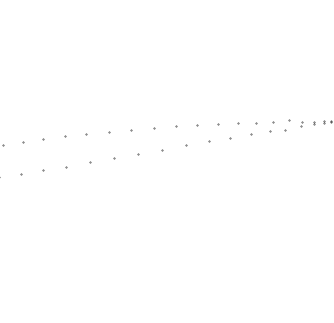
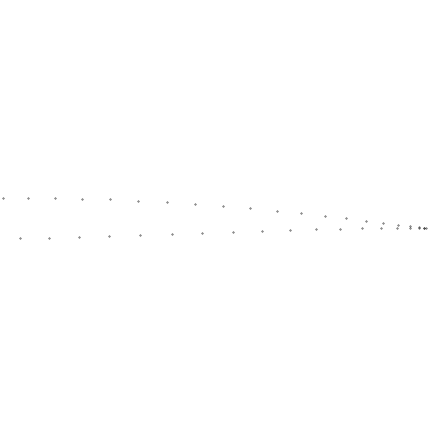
part: (288, 125) -> (364, 224), size x0.62

